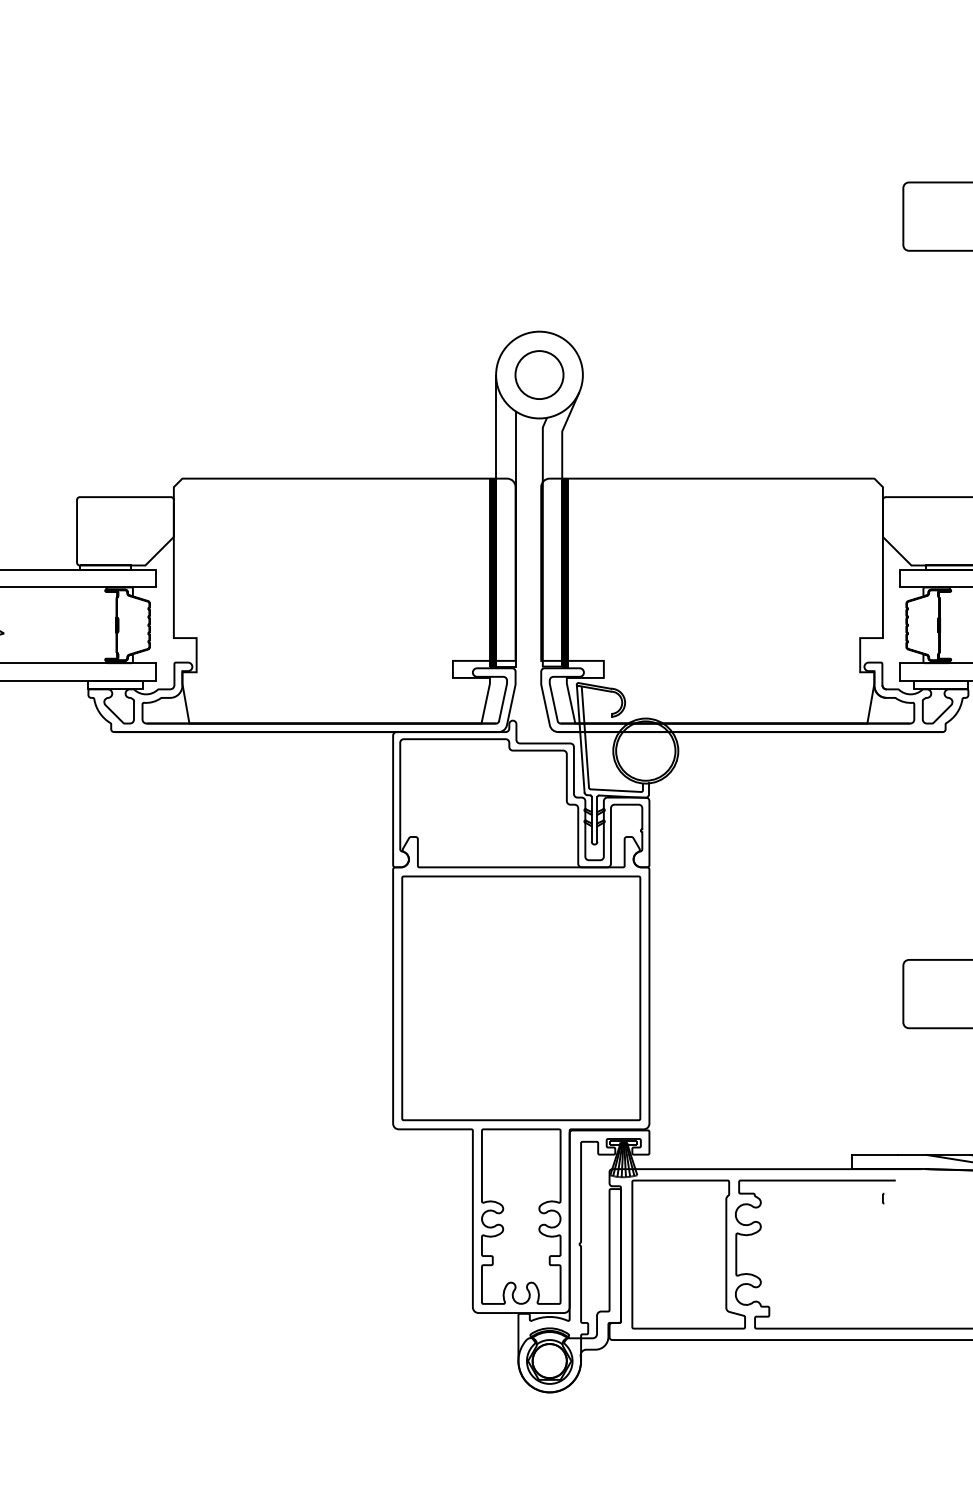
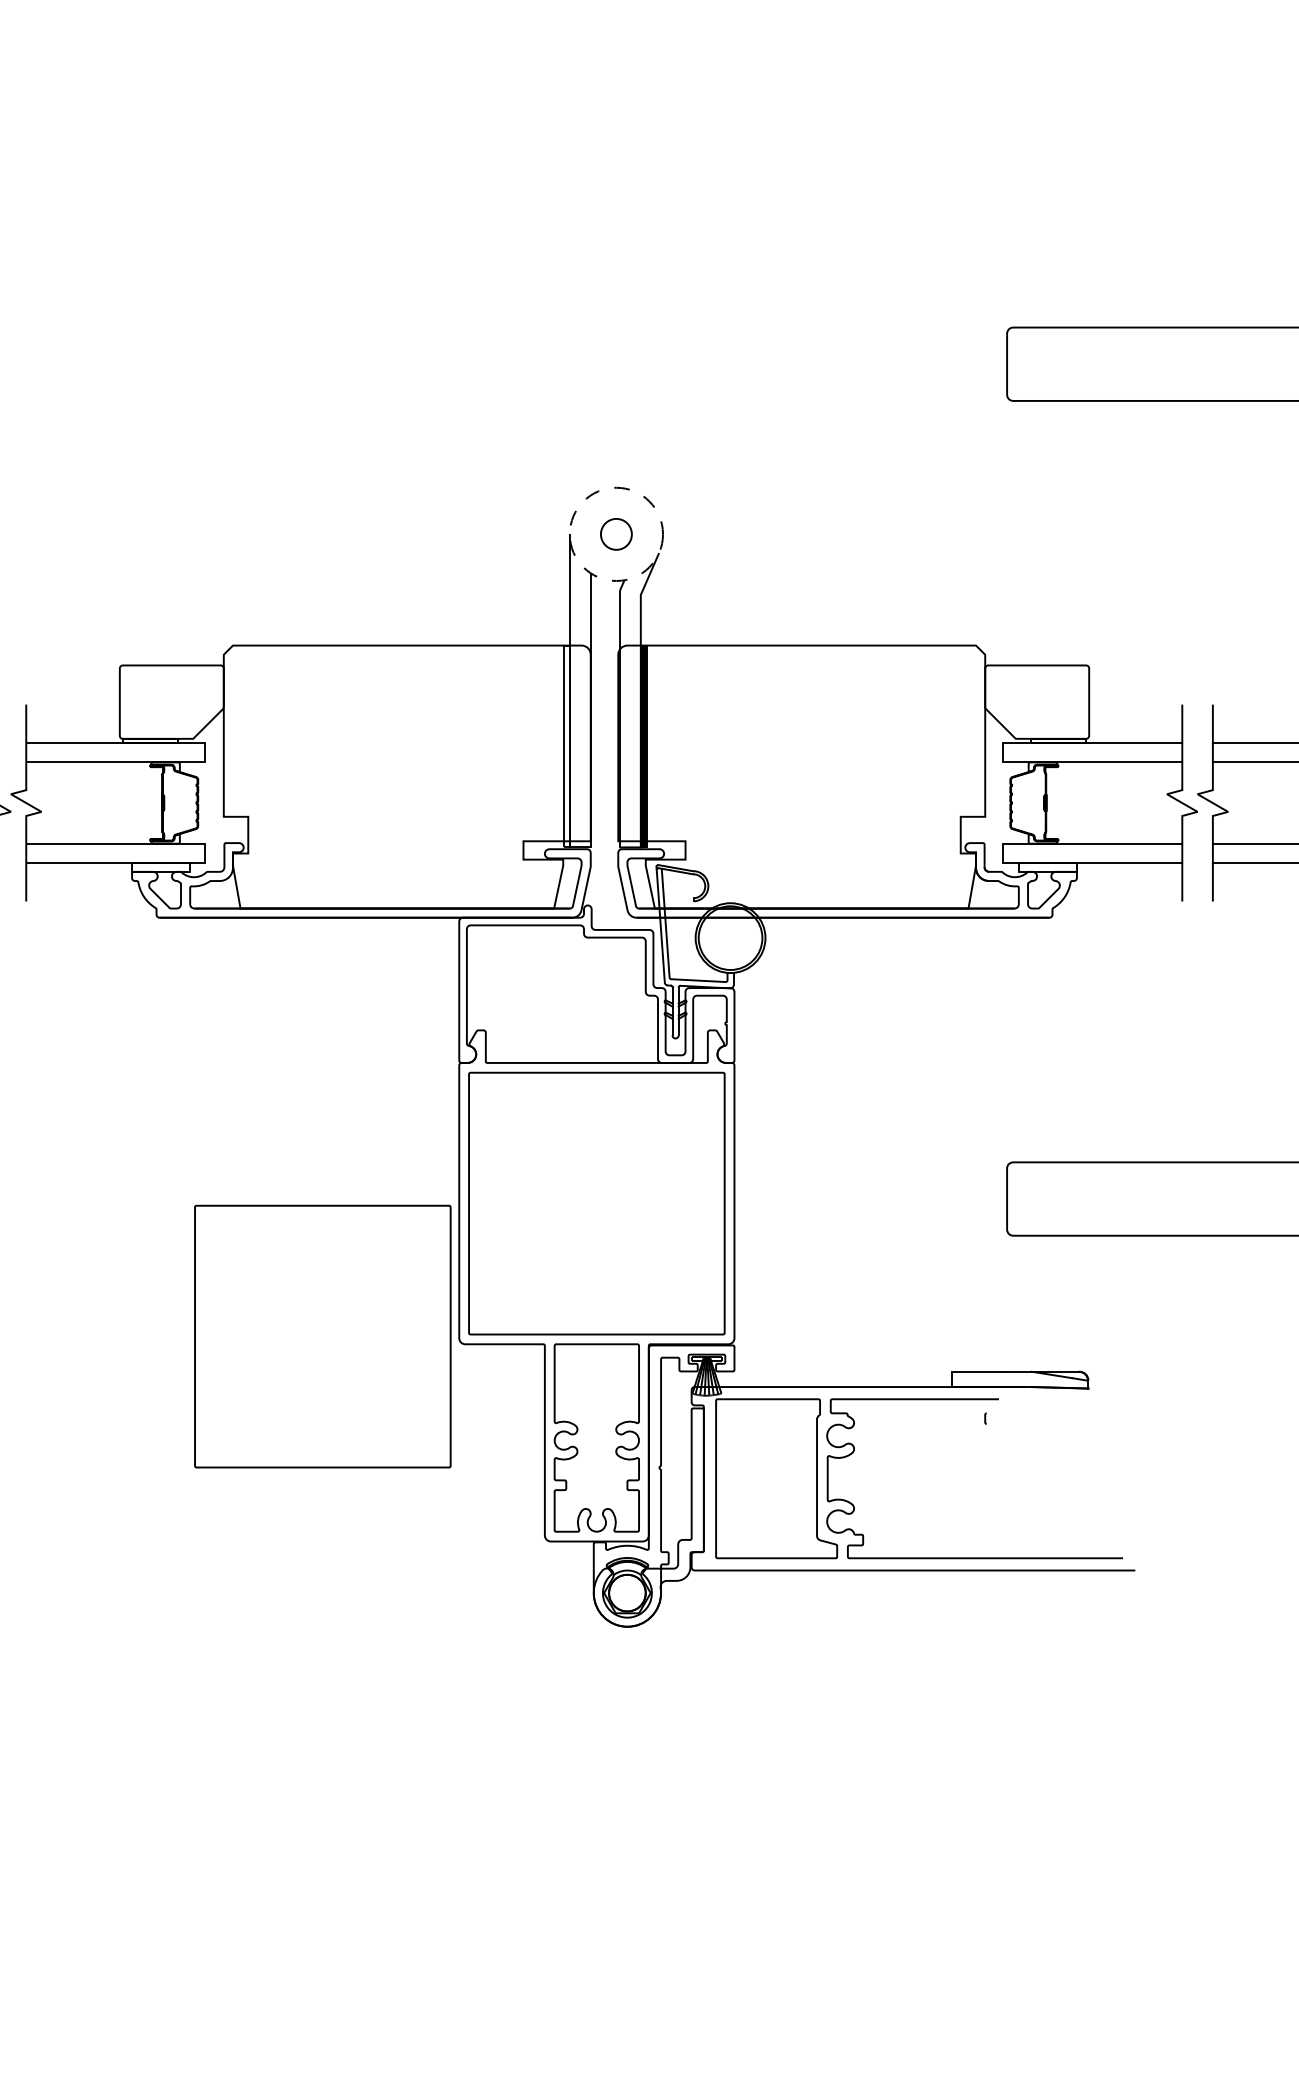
circle: (539, 374) -> (616, 533), solid -> dashed
circle: (539, 375) -> (616, 534), size x0.6
hatch: (493, 572) -> (566, 746), removed
part: (265, 1122) -> (322, 1336), added

